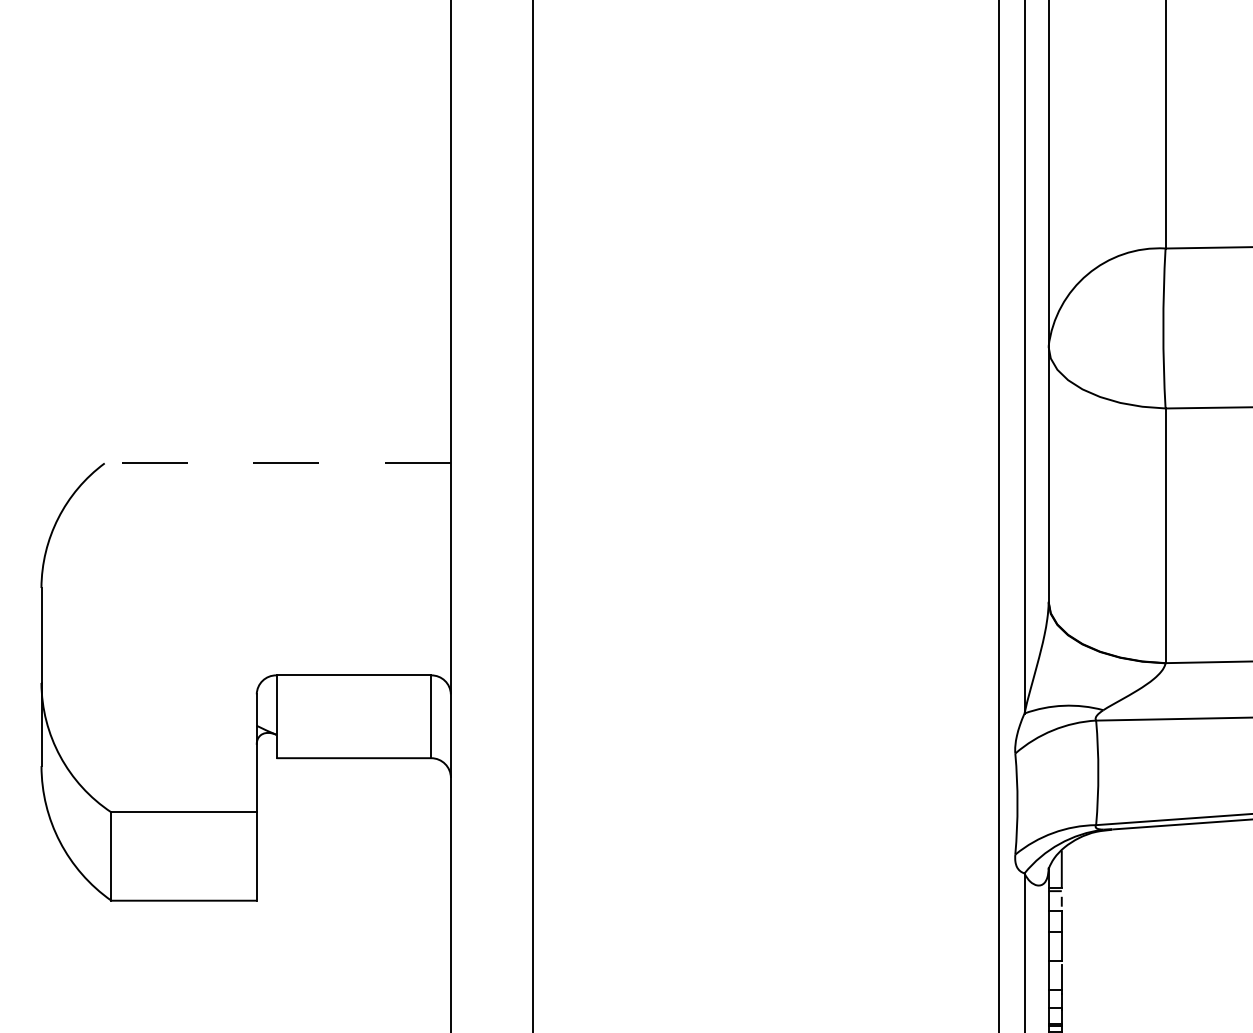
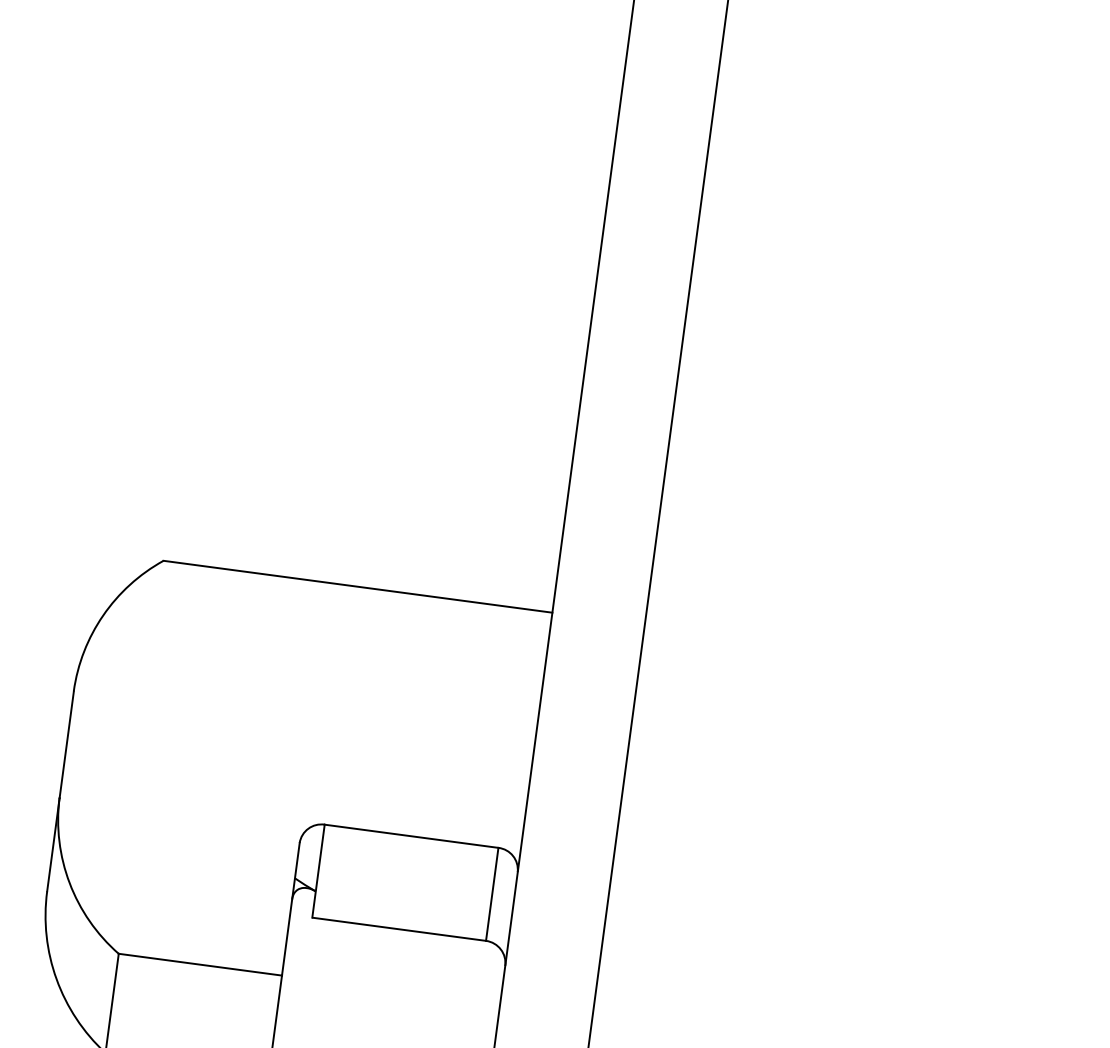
line: (277, 463) -> (357, 586), dashed -> solid

